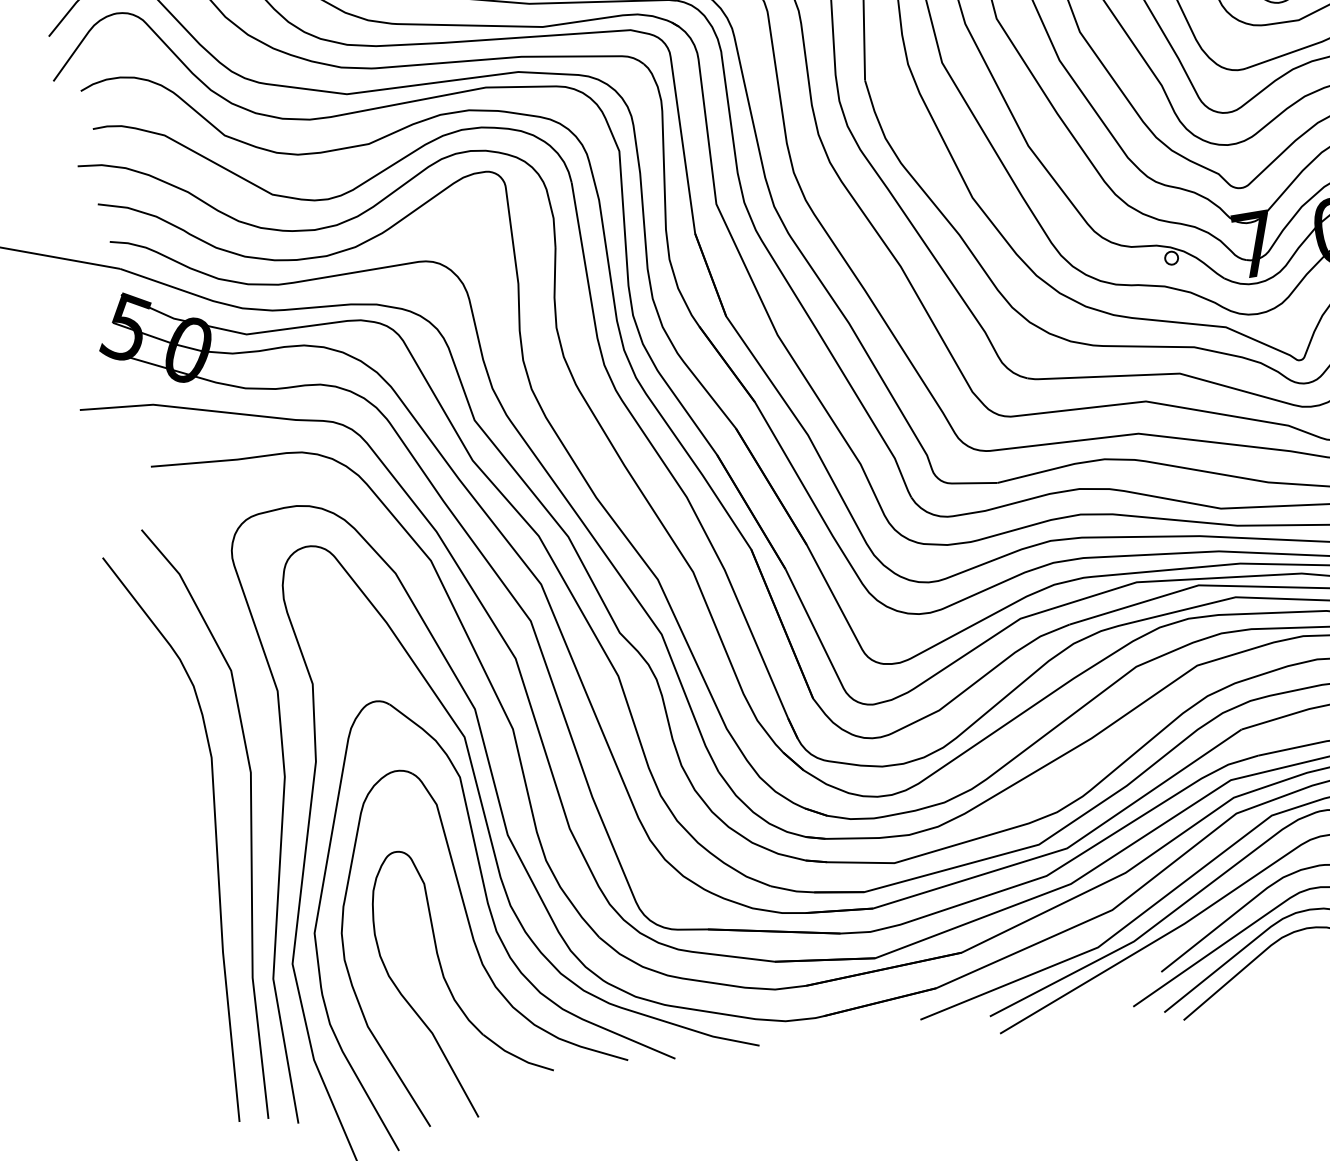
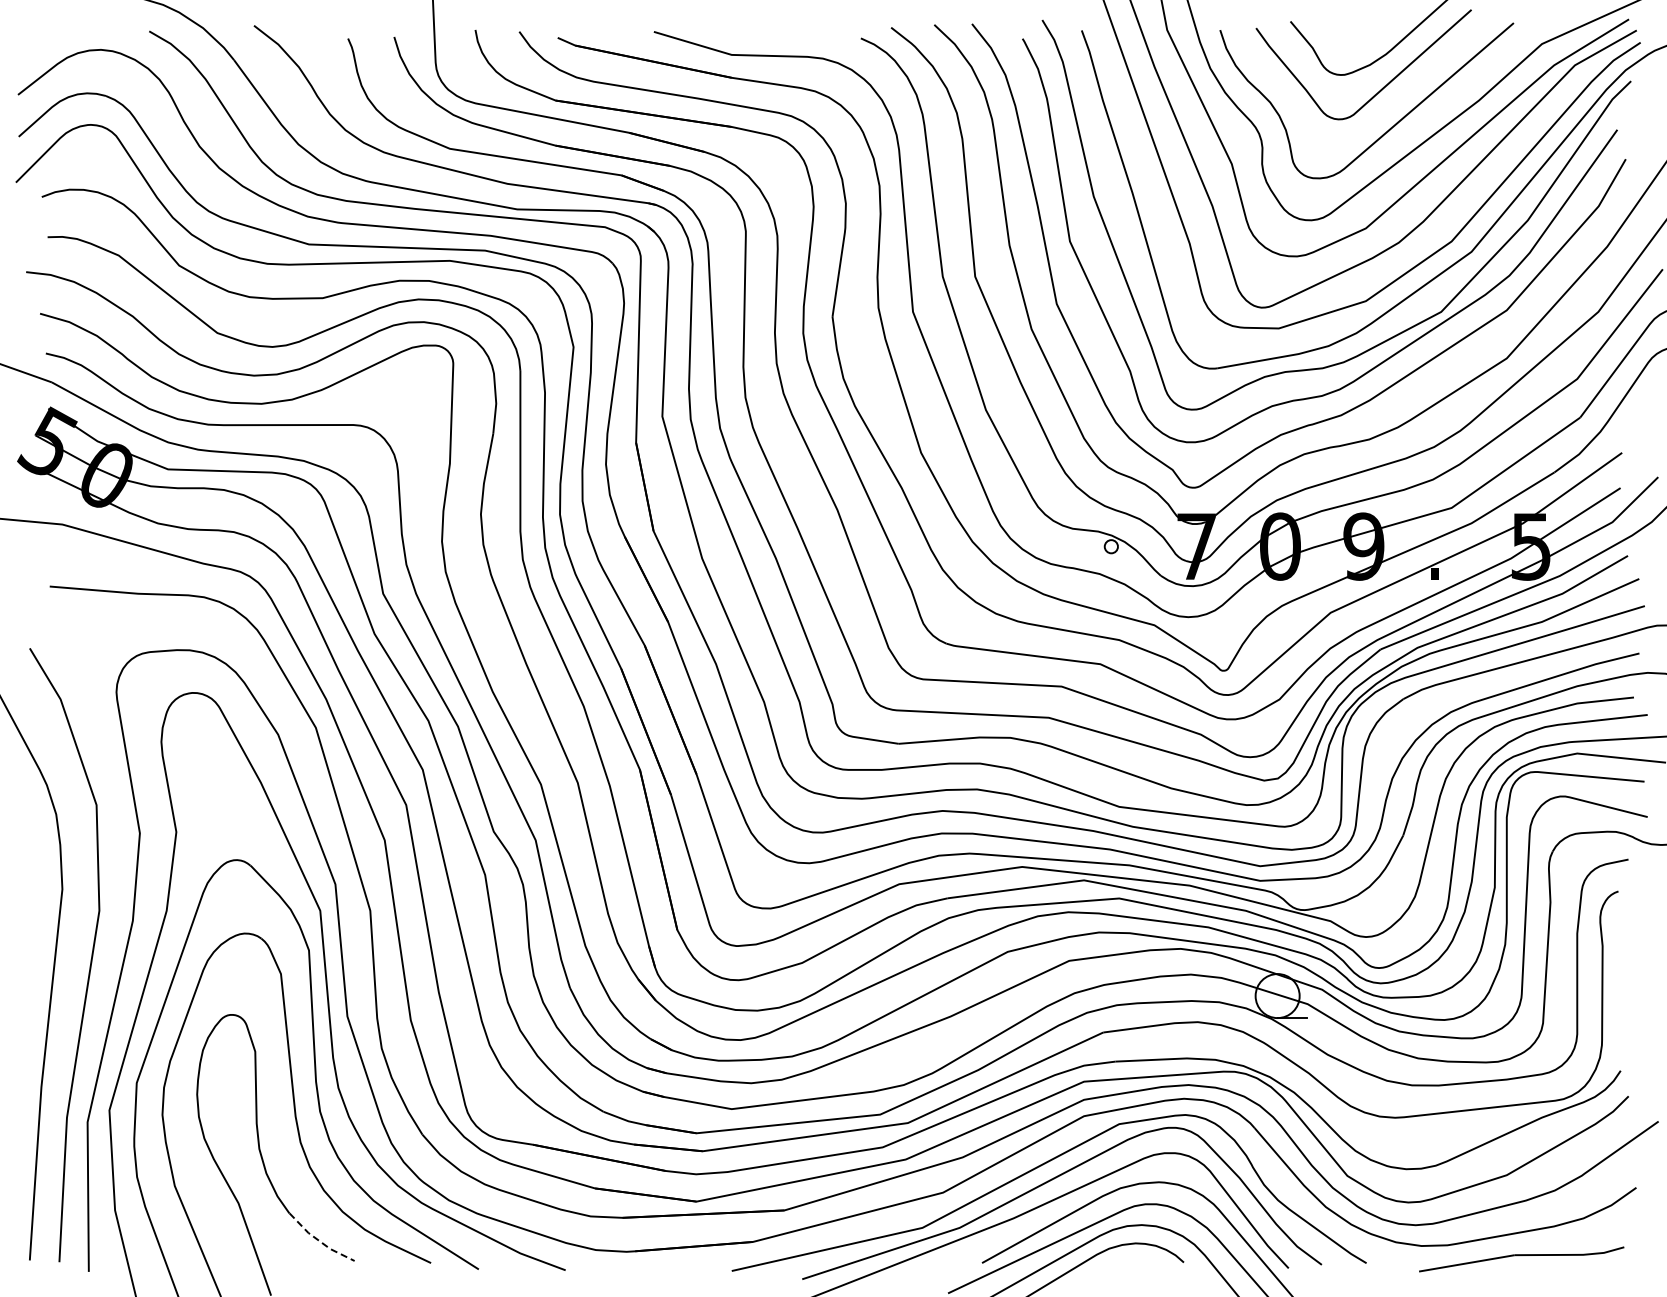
line: (516, 1057) -> (319, 1241), solid -> dashed

